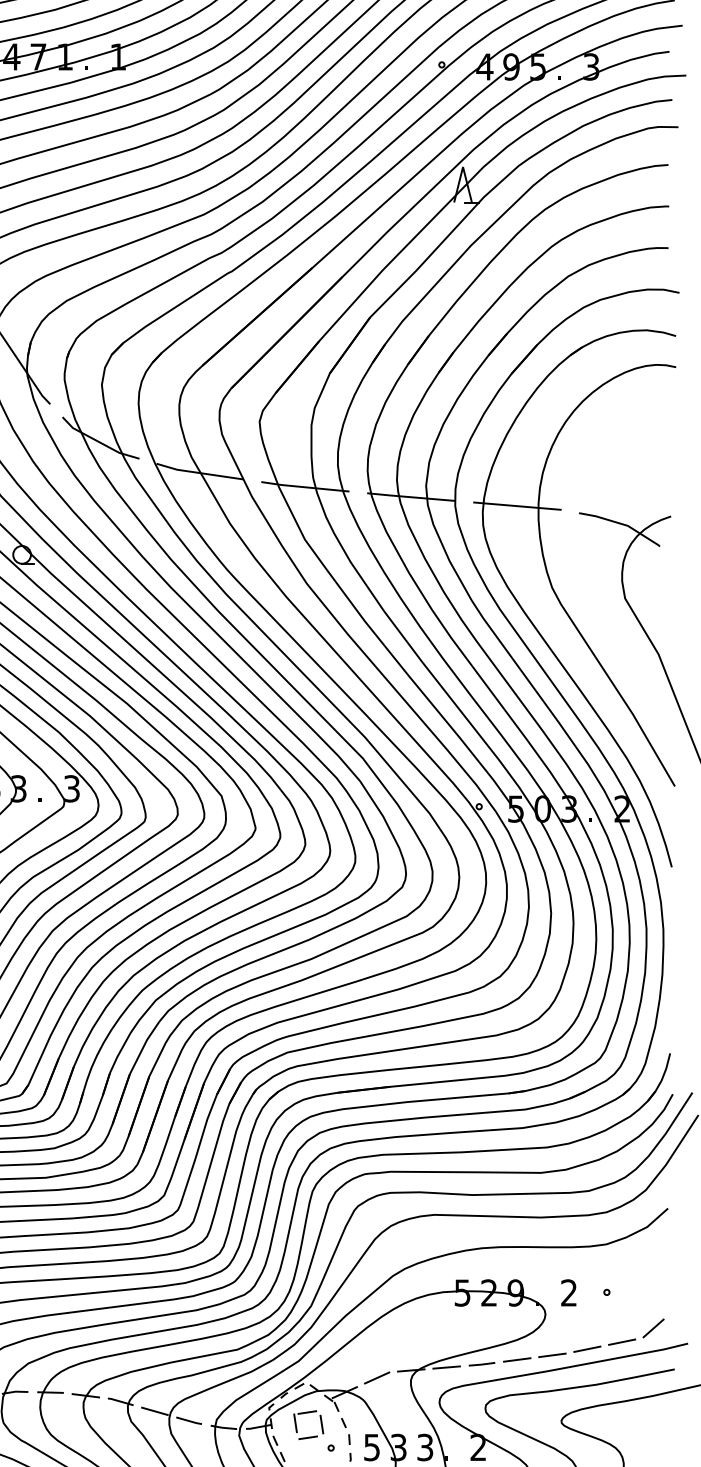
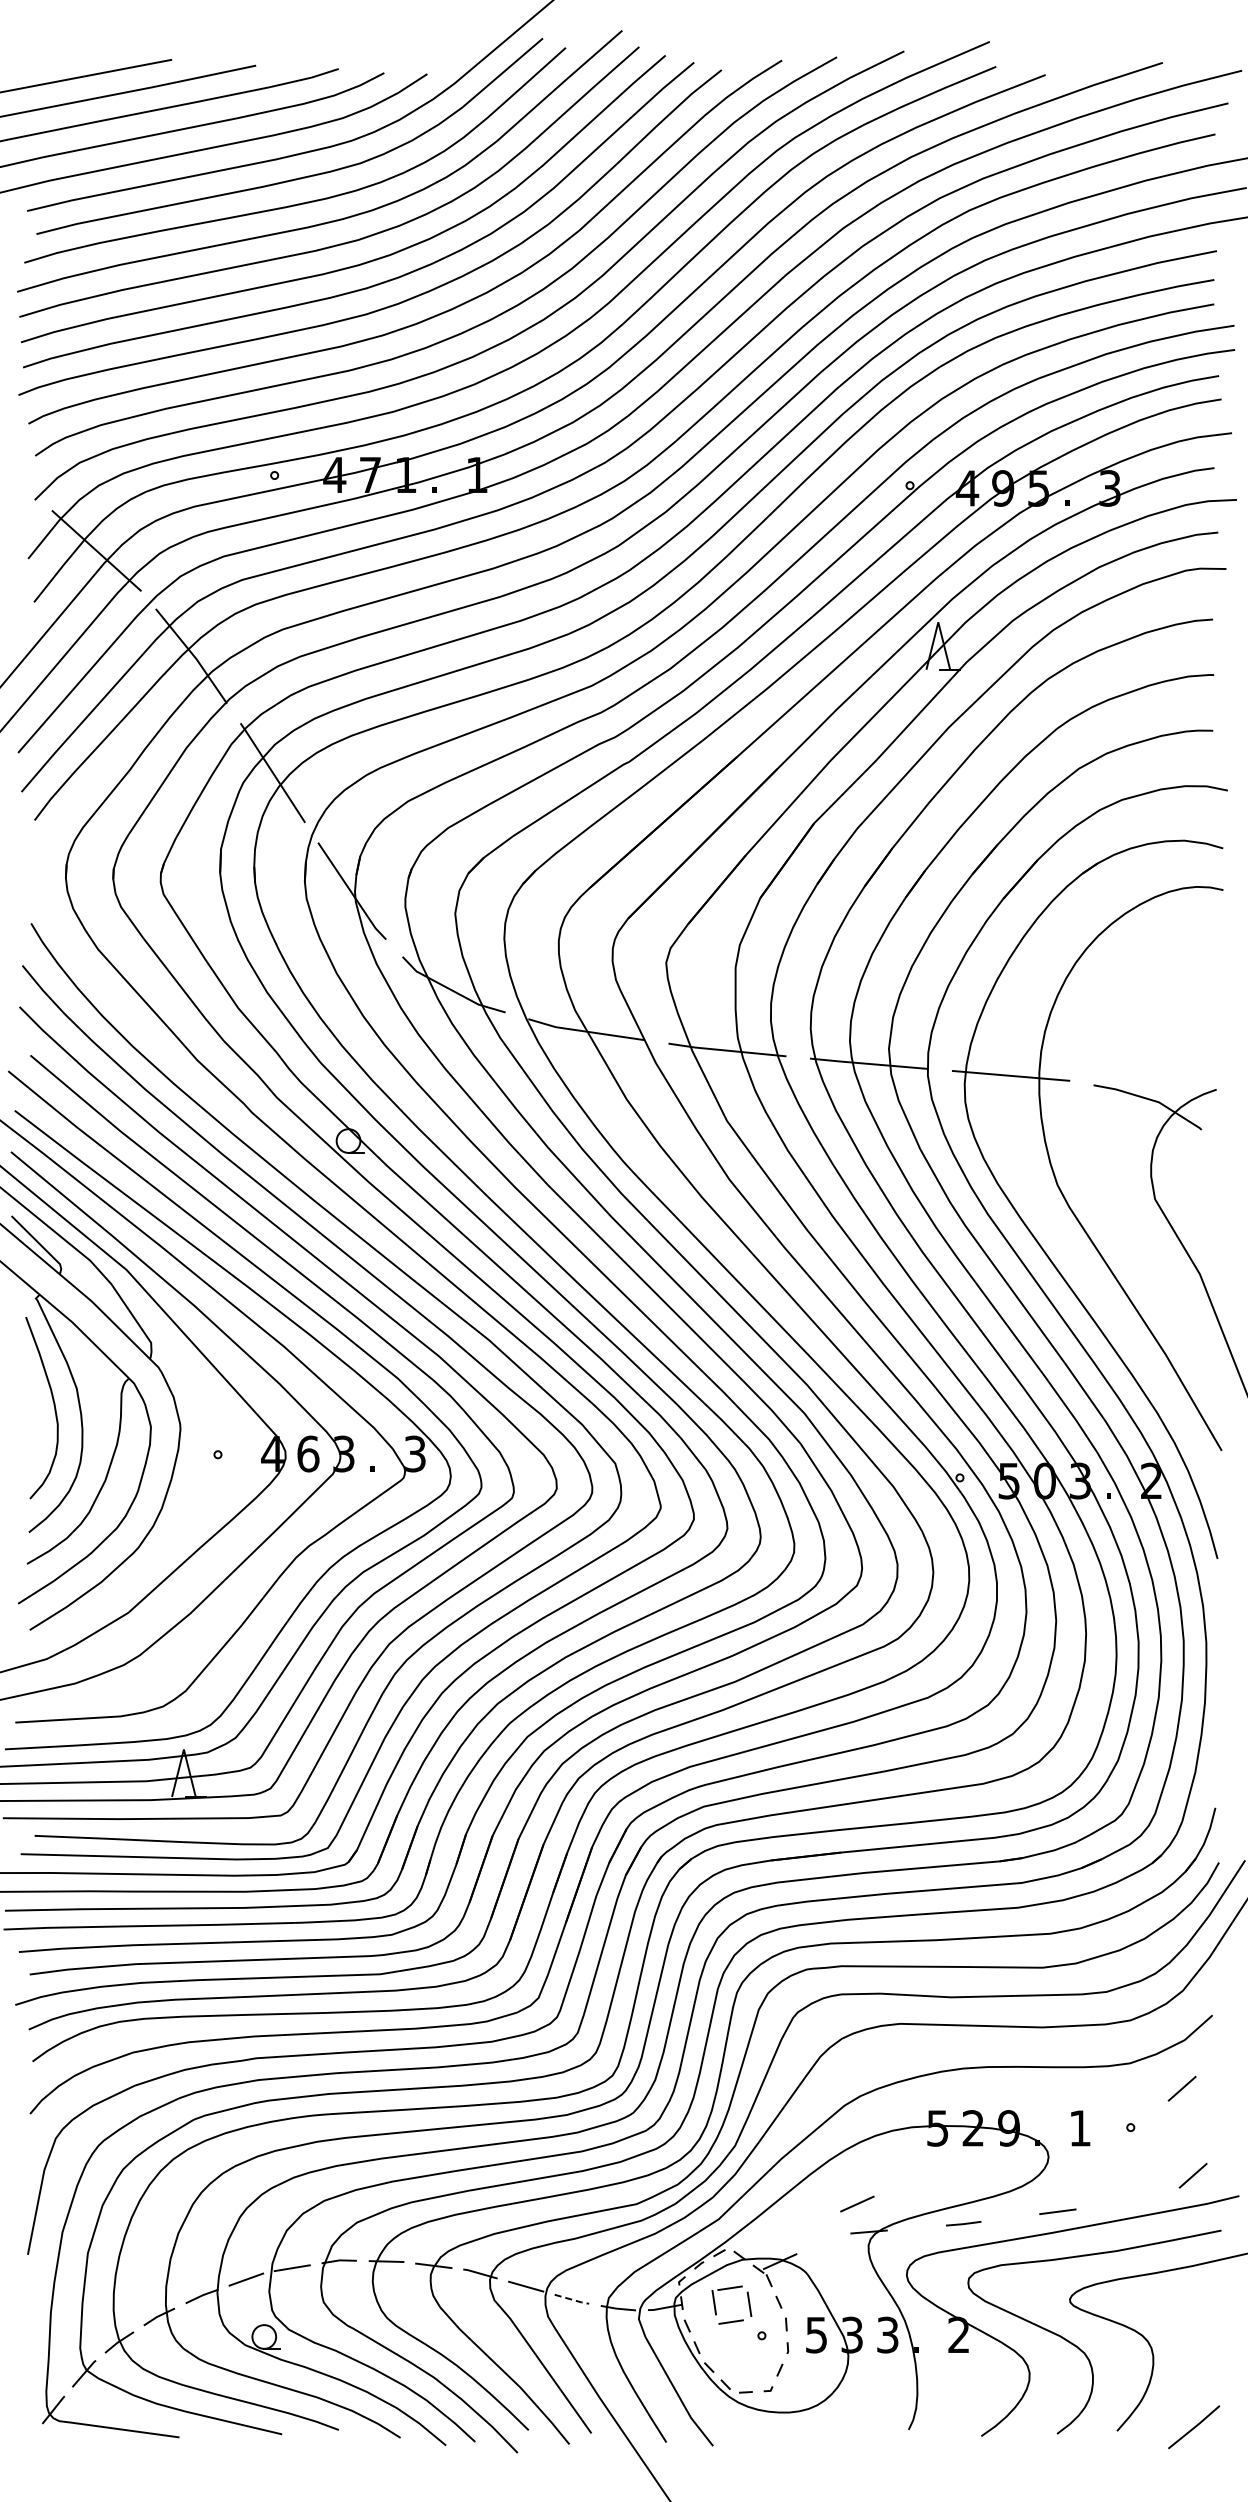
line: (644, 1263) -> (1181, 2088), added
text: (568, 1293) -> (1079, 2128), 2 -> 1
line: (621, 1341) -> (1150, 2193), removed
line: (587, 1349) -> (1104, 2203), removed
line: (517, 1359) -> (1010, 2217), removed
line: (446, 1367) -> (916, 2227), removed
line: (377, 1377) -> (857, 2203), moved
line: (189, 1420) -> (572, 2299), solid -> dashed

